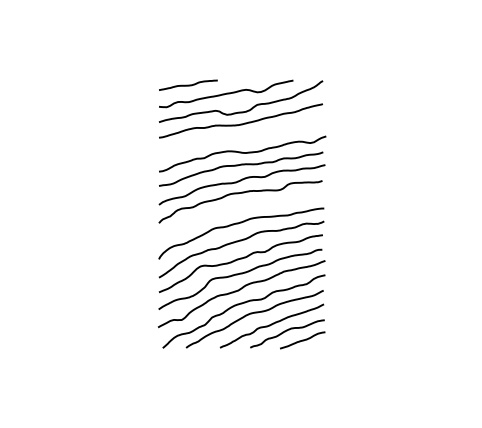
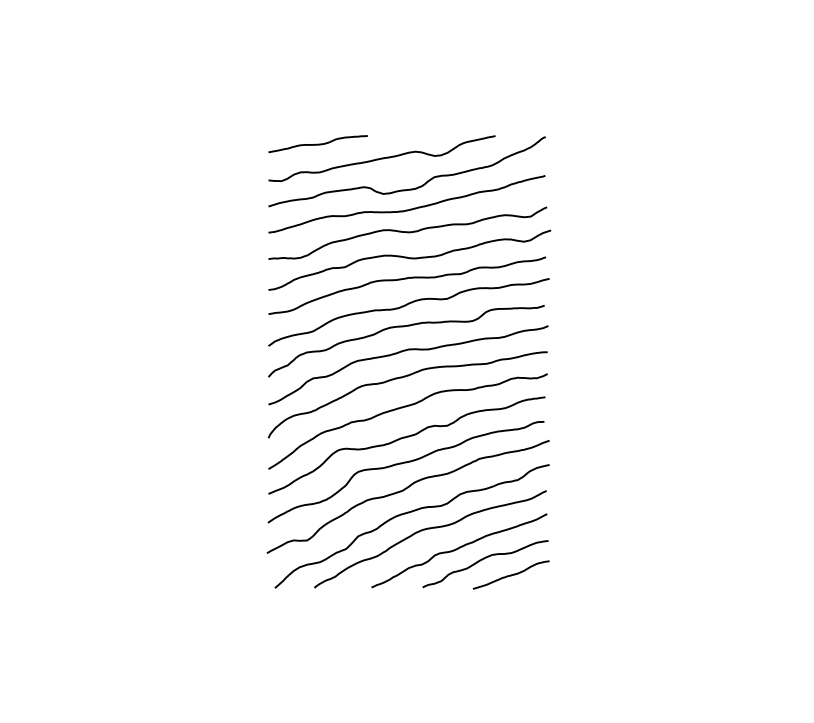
curve: (241, 138) -> (407, 233), added
curve: (240, 208) -> (406, 352), added

